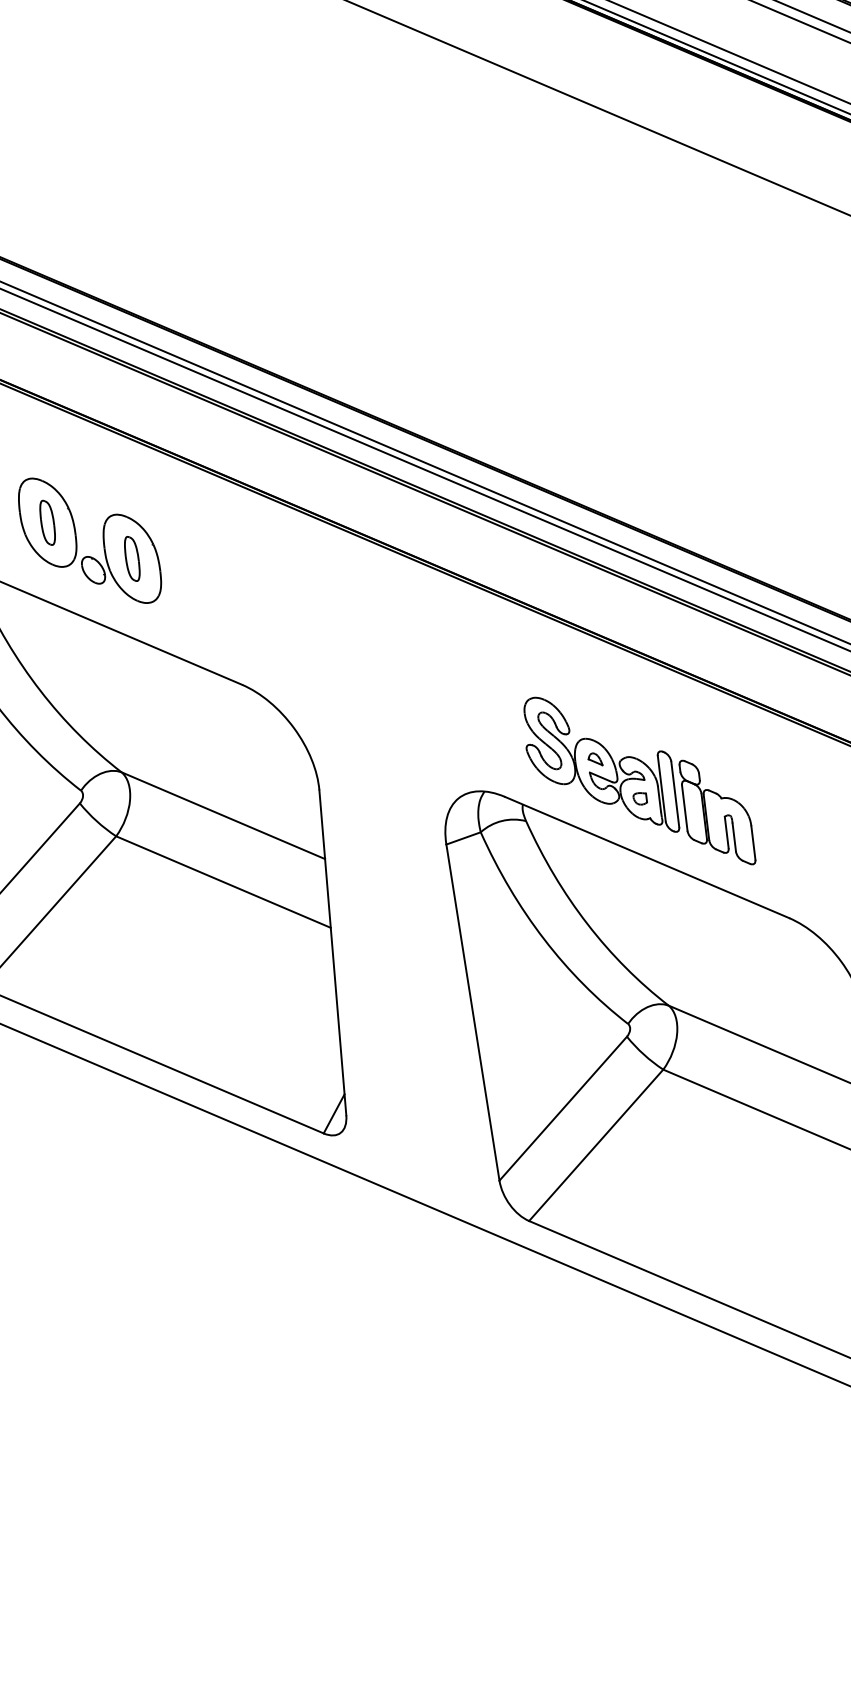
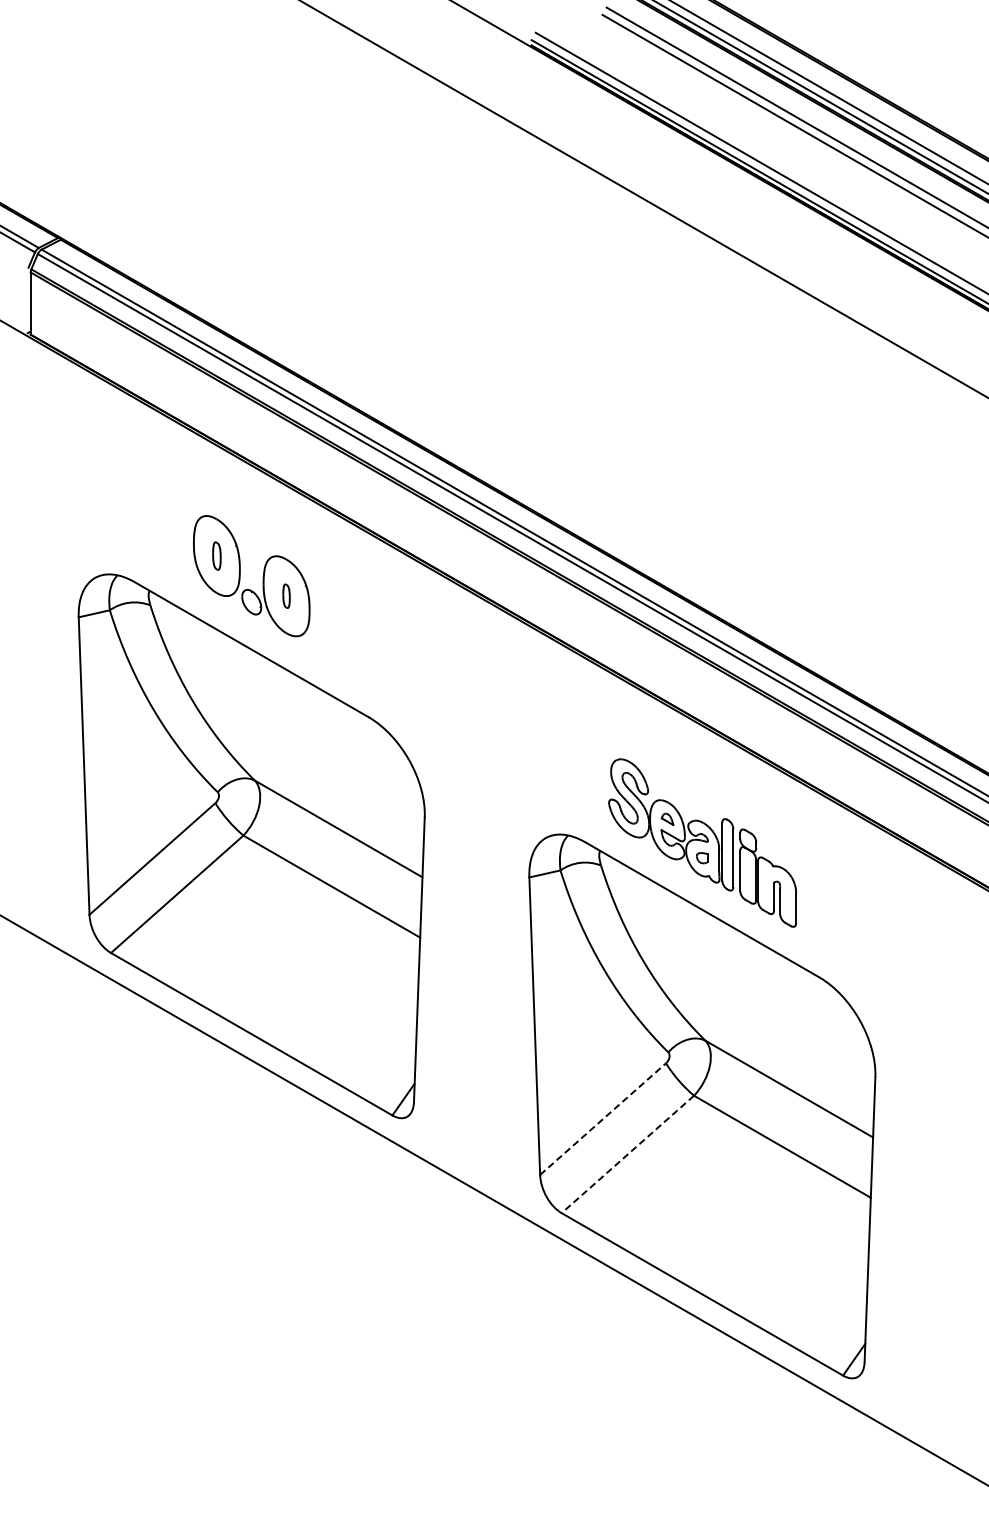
part: (47, 522) -> (216, 555), size x0.7
part: (132, 557) -> (286, 595), size x0.6
line: (563, 1107) -> (603, 1118), solid -> dashed
line: (595, 1145) -> (627, 1154), solid -> dashed

